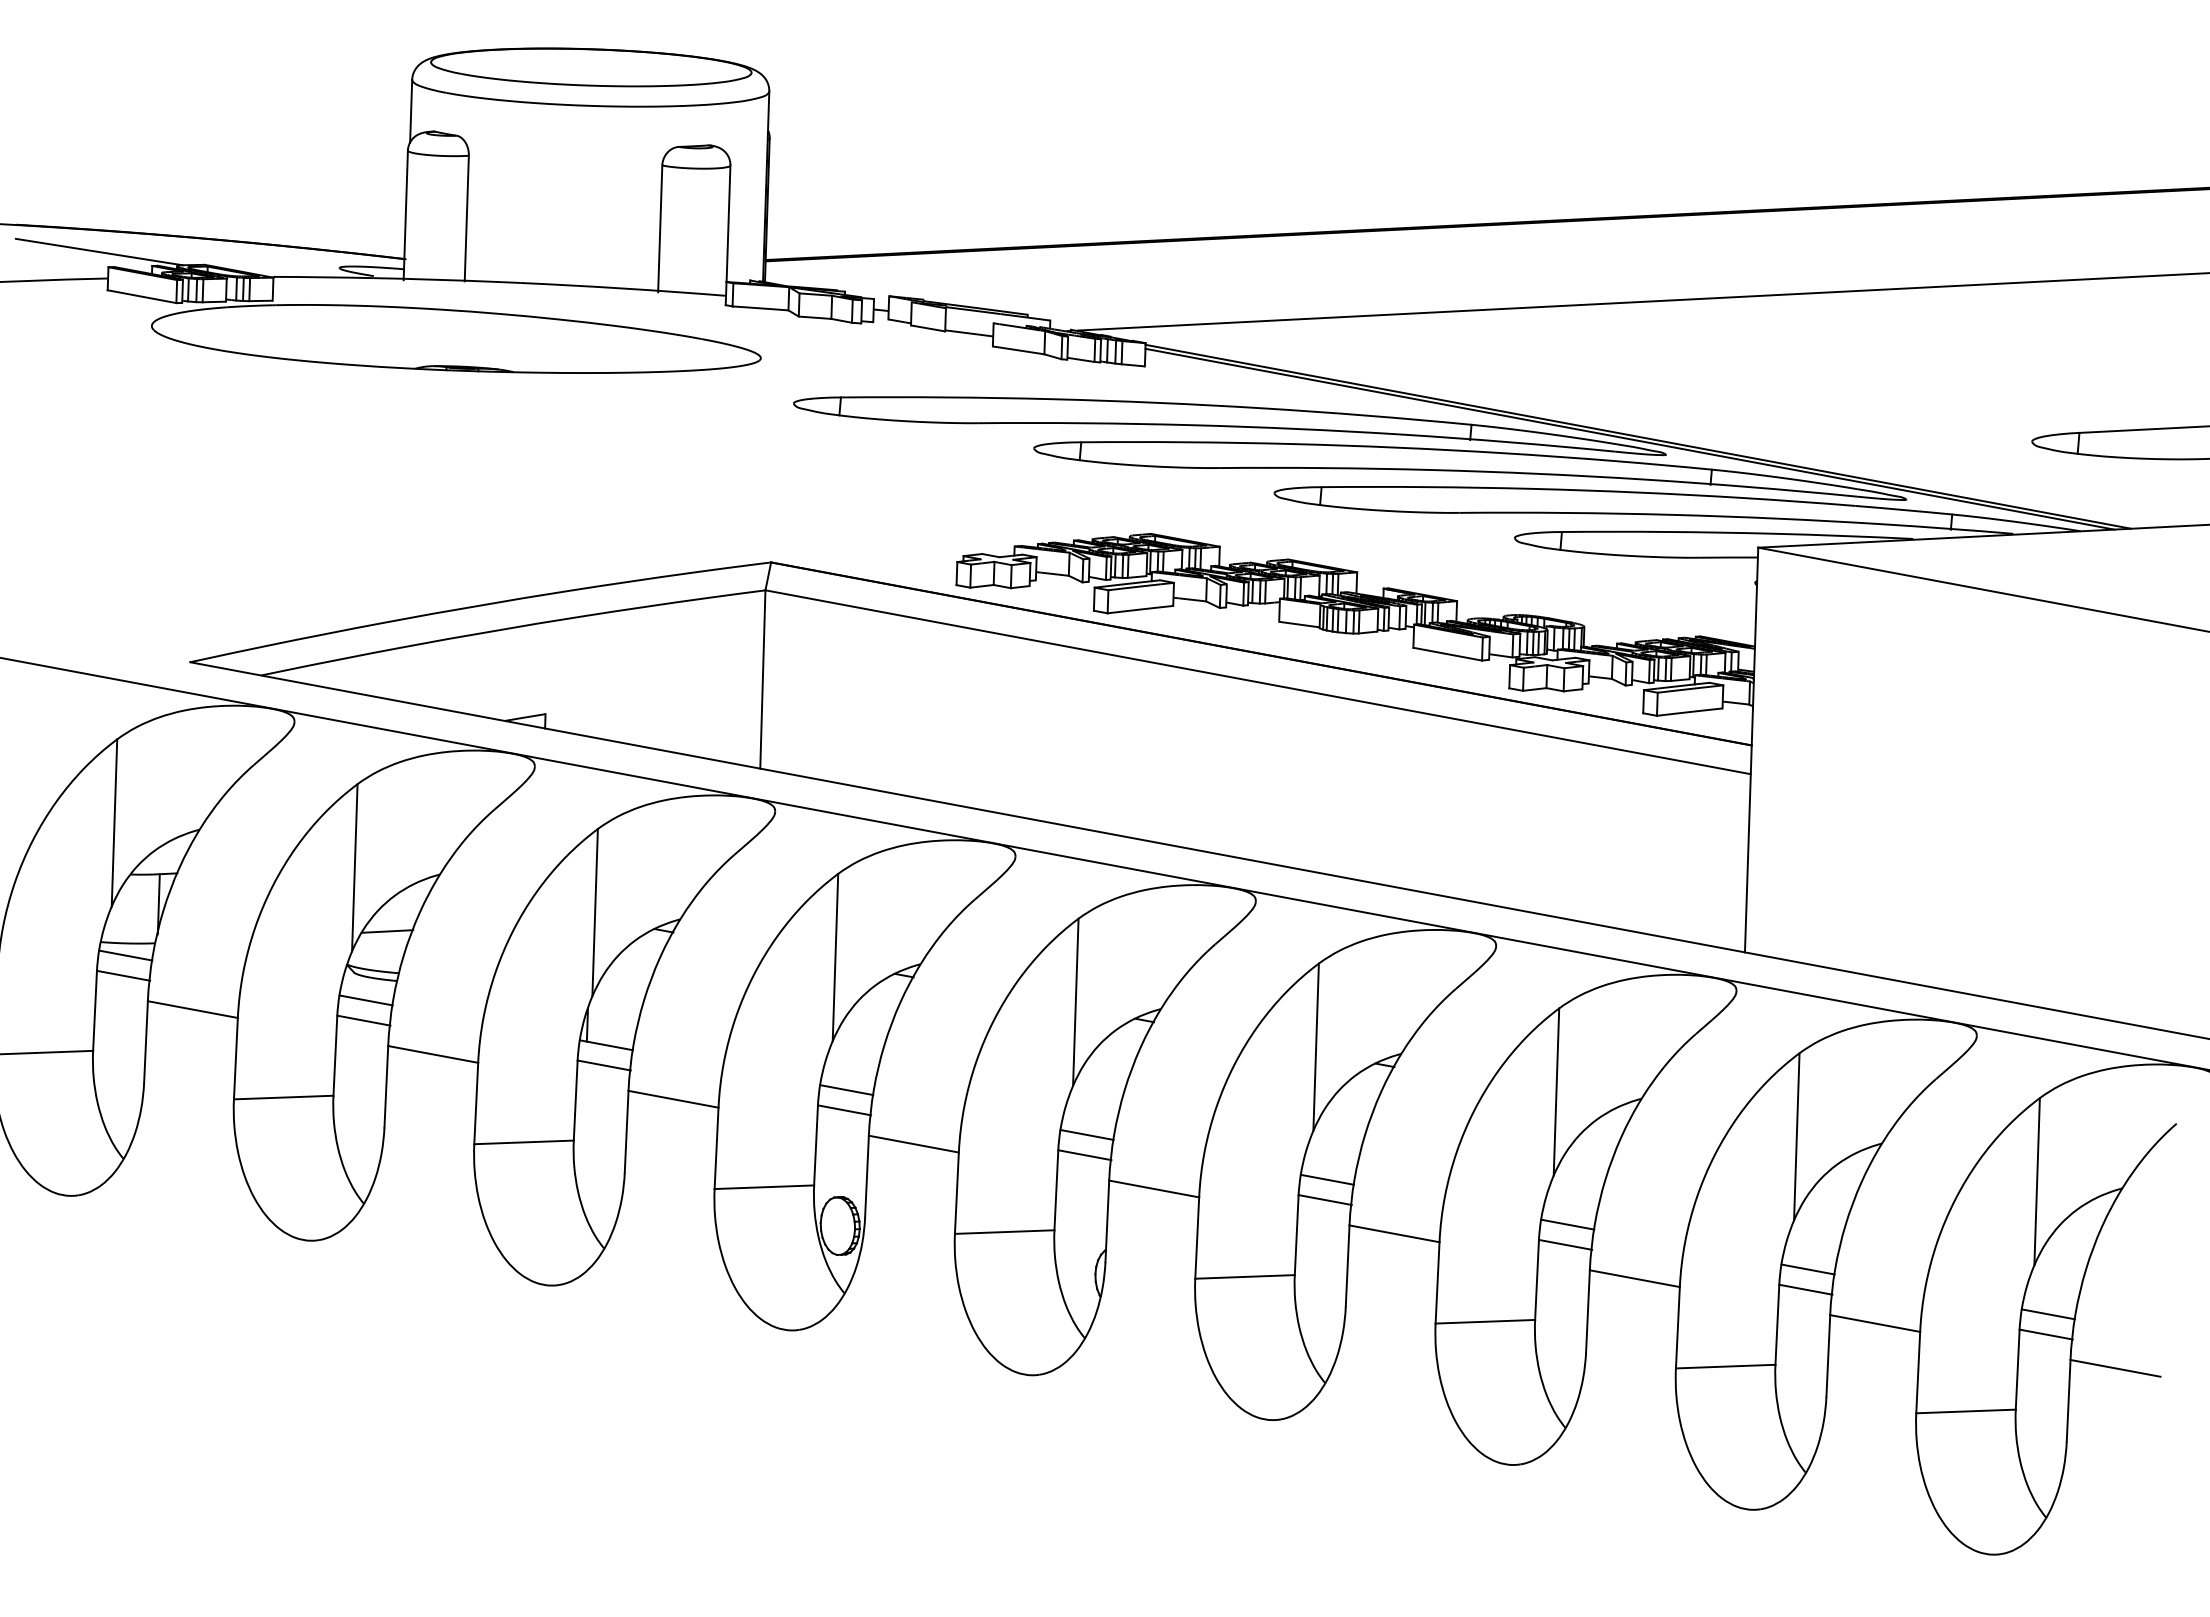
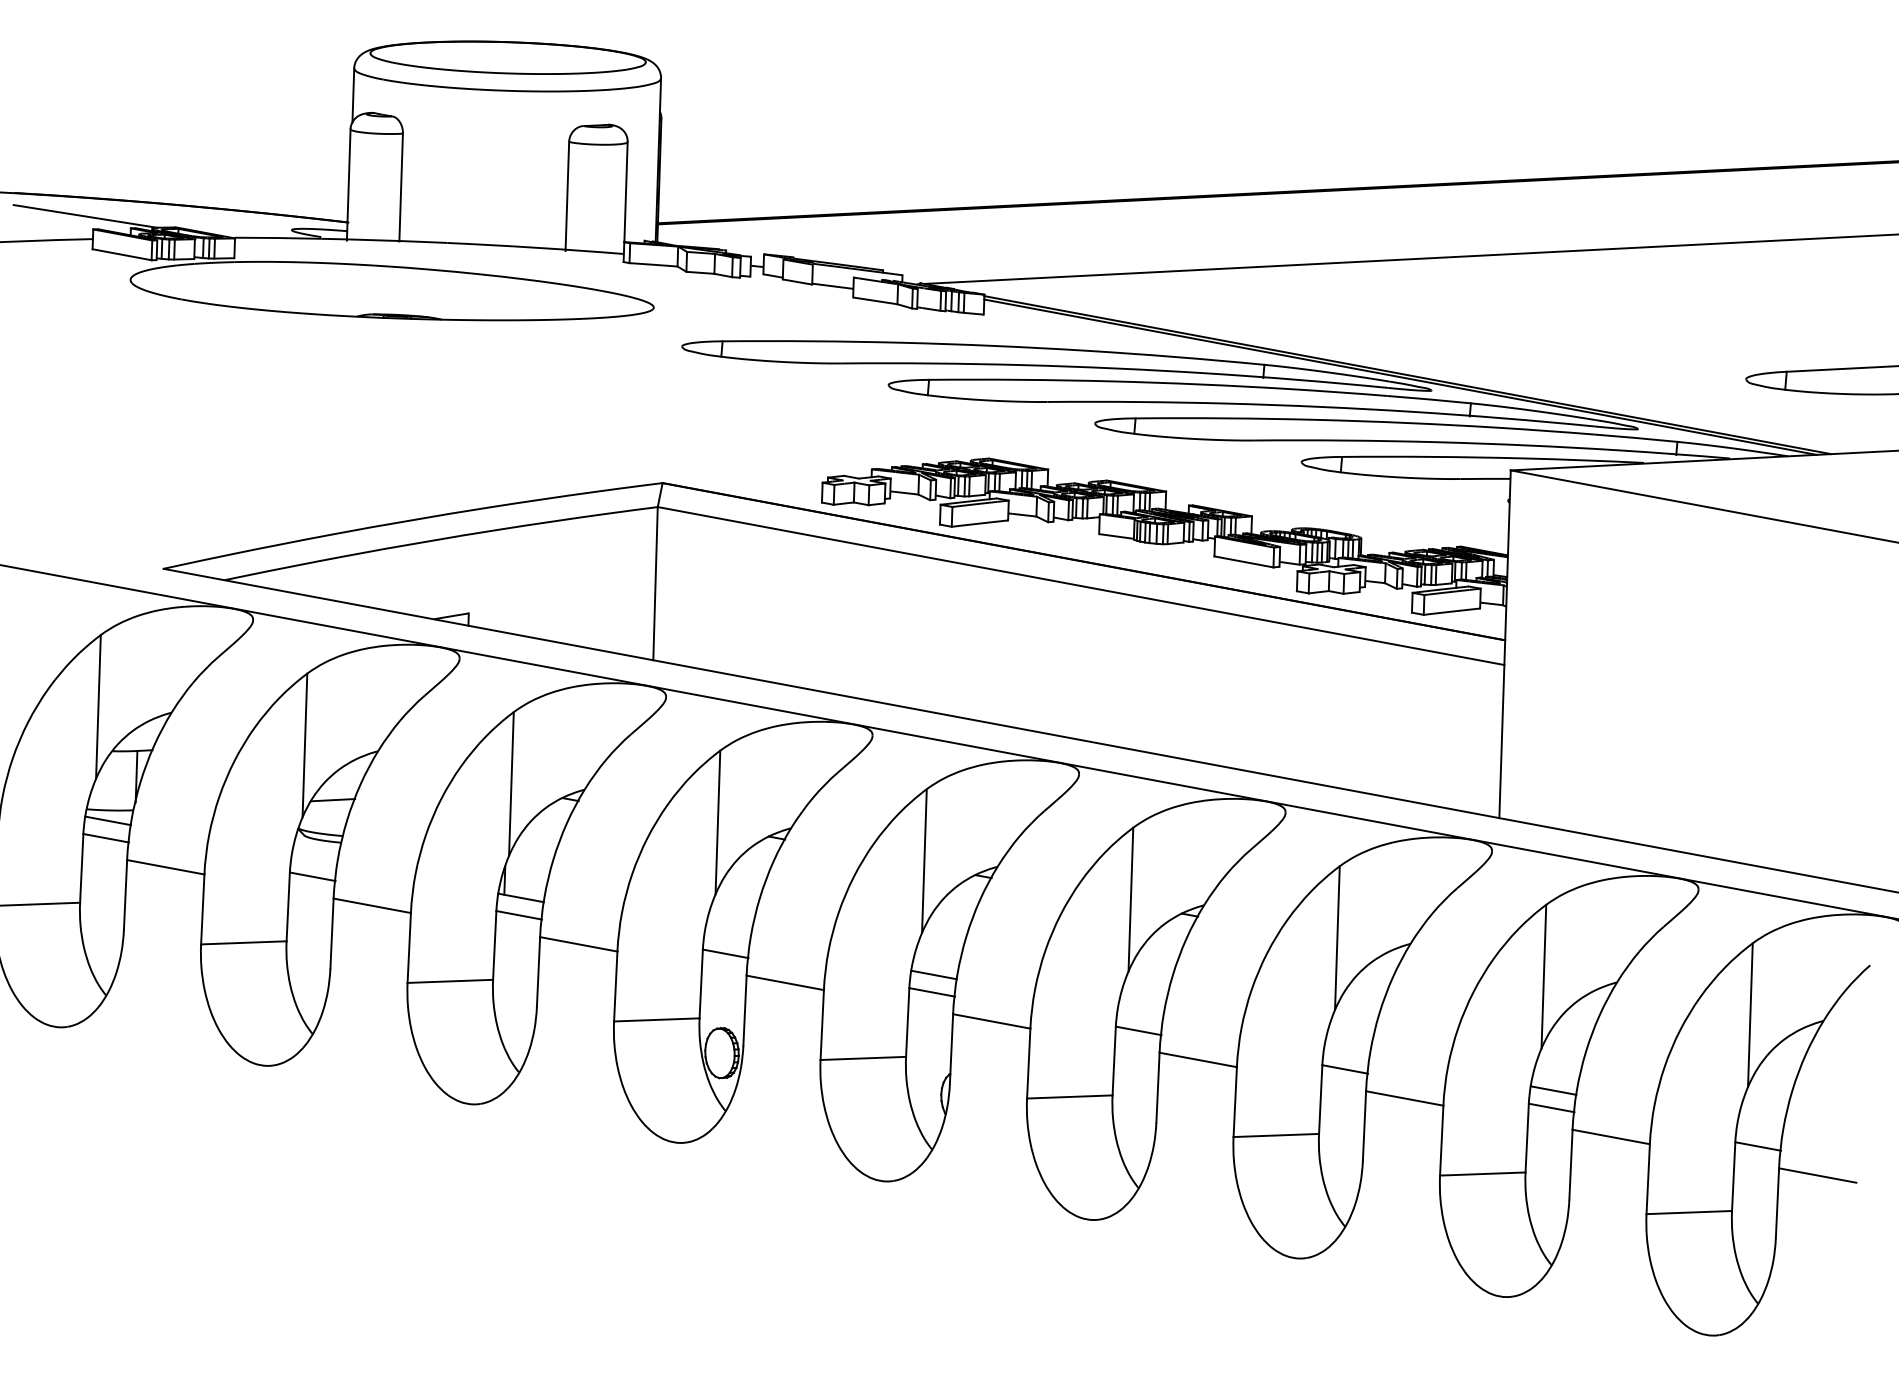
line: (365, 1000) -> (314, 859), removed
line: (846, 1090) -> (727, 936), removed
line: (1326, 1179) -> (1139, 1013), removed
line: (1567, 1224) -> (1346, 1051), removed
line: (2047, 1314) -> (1759, 1129), removed

